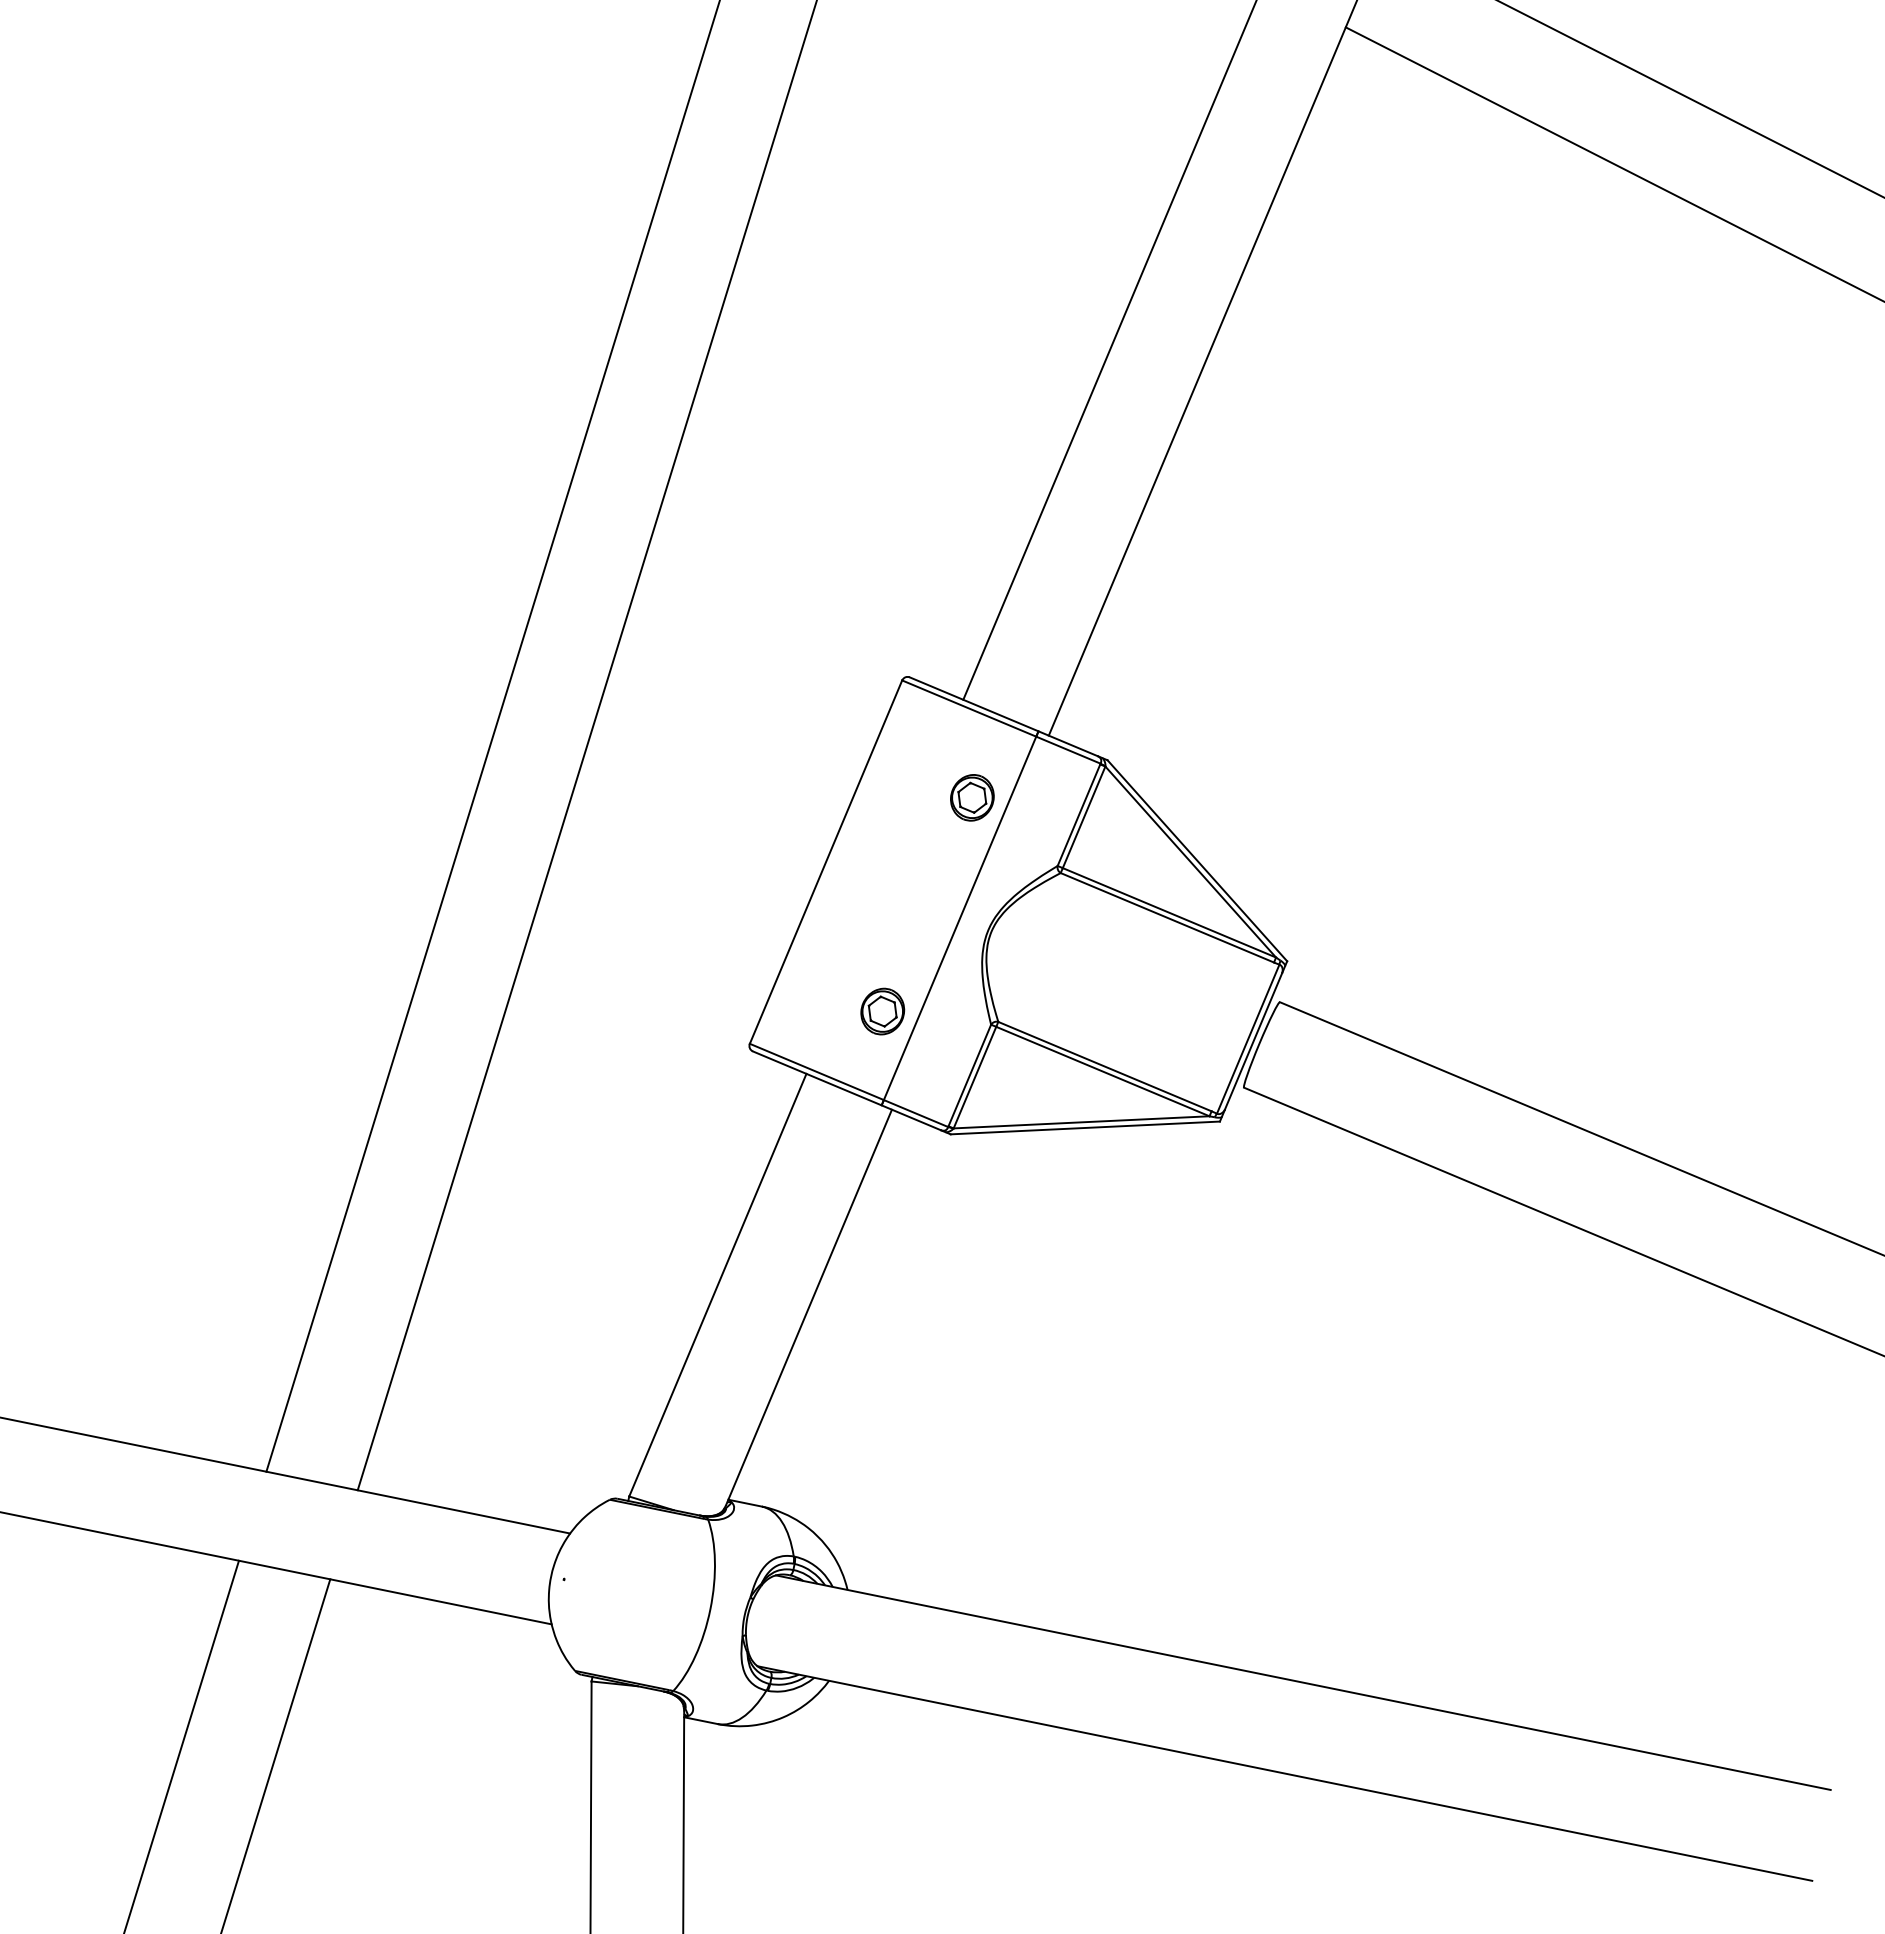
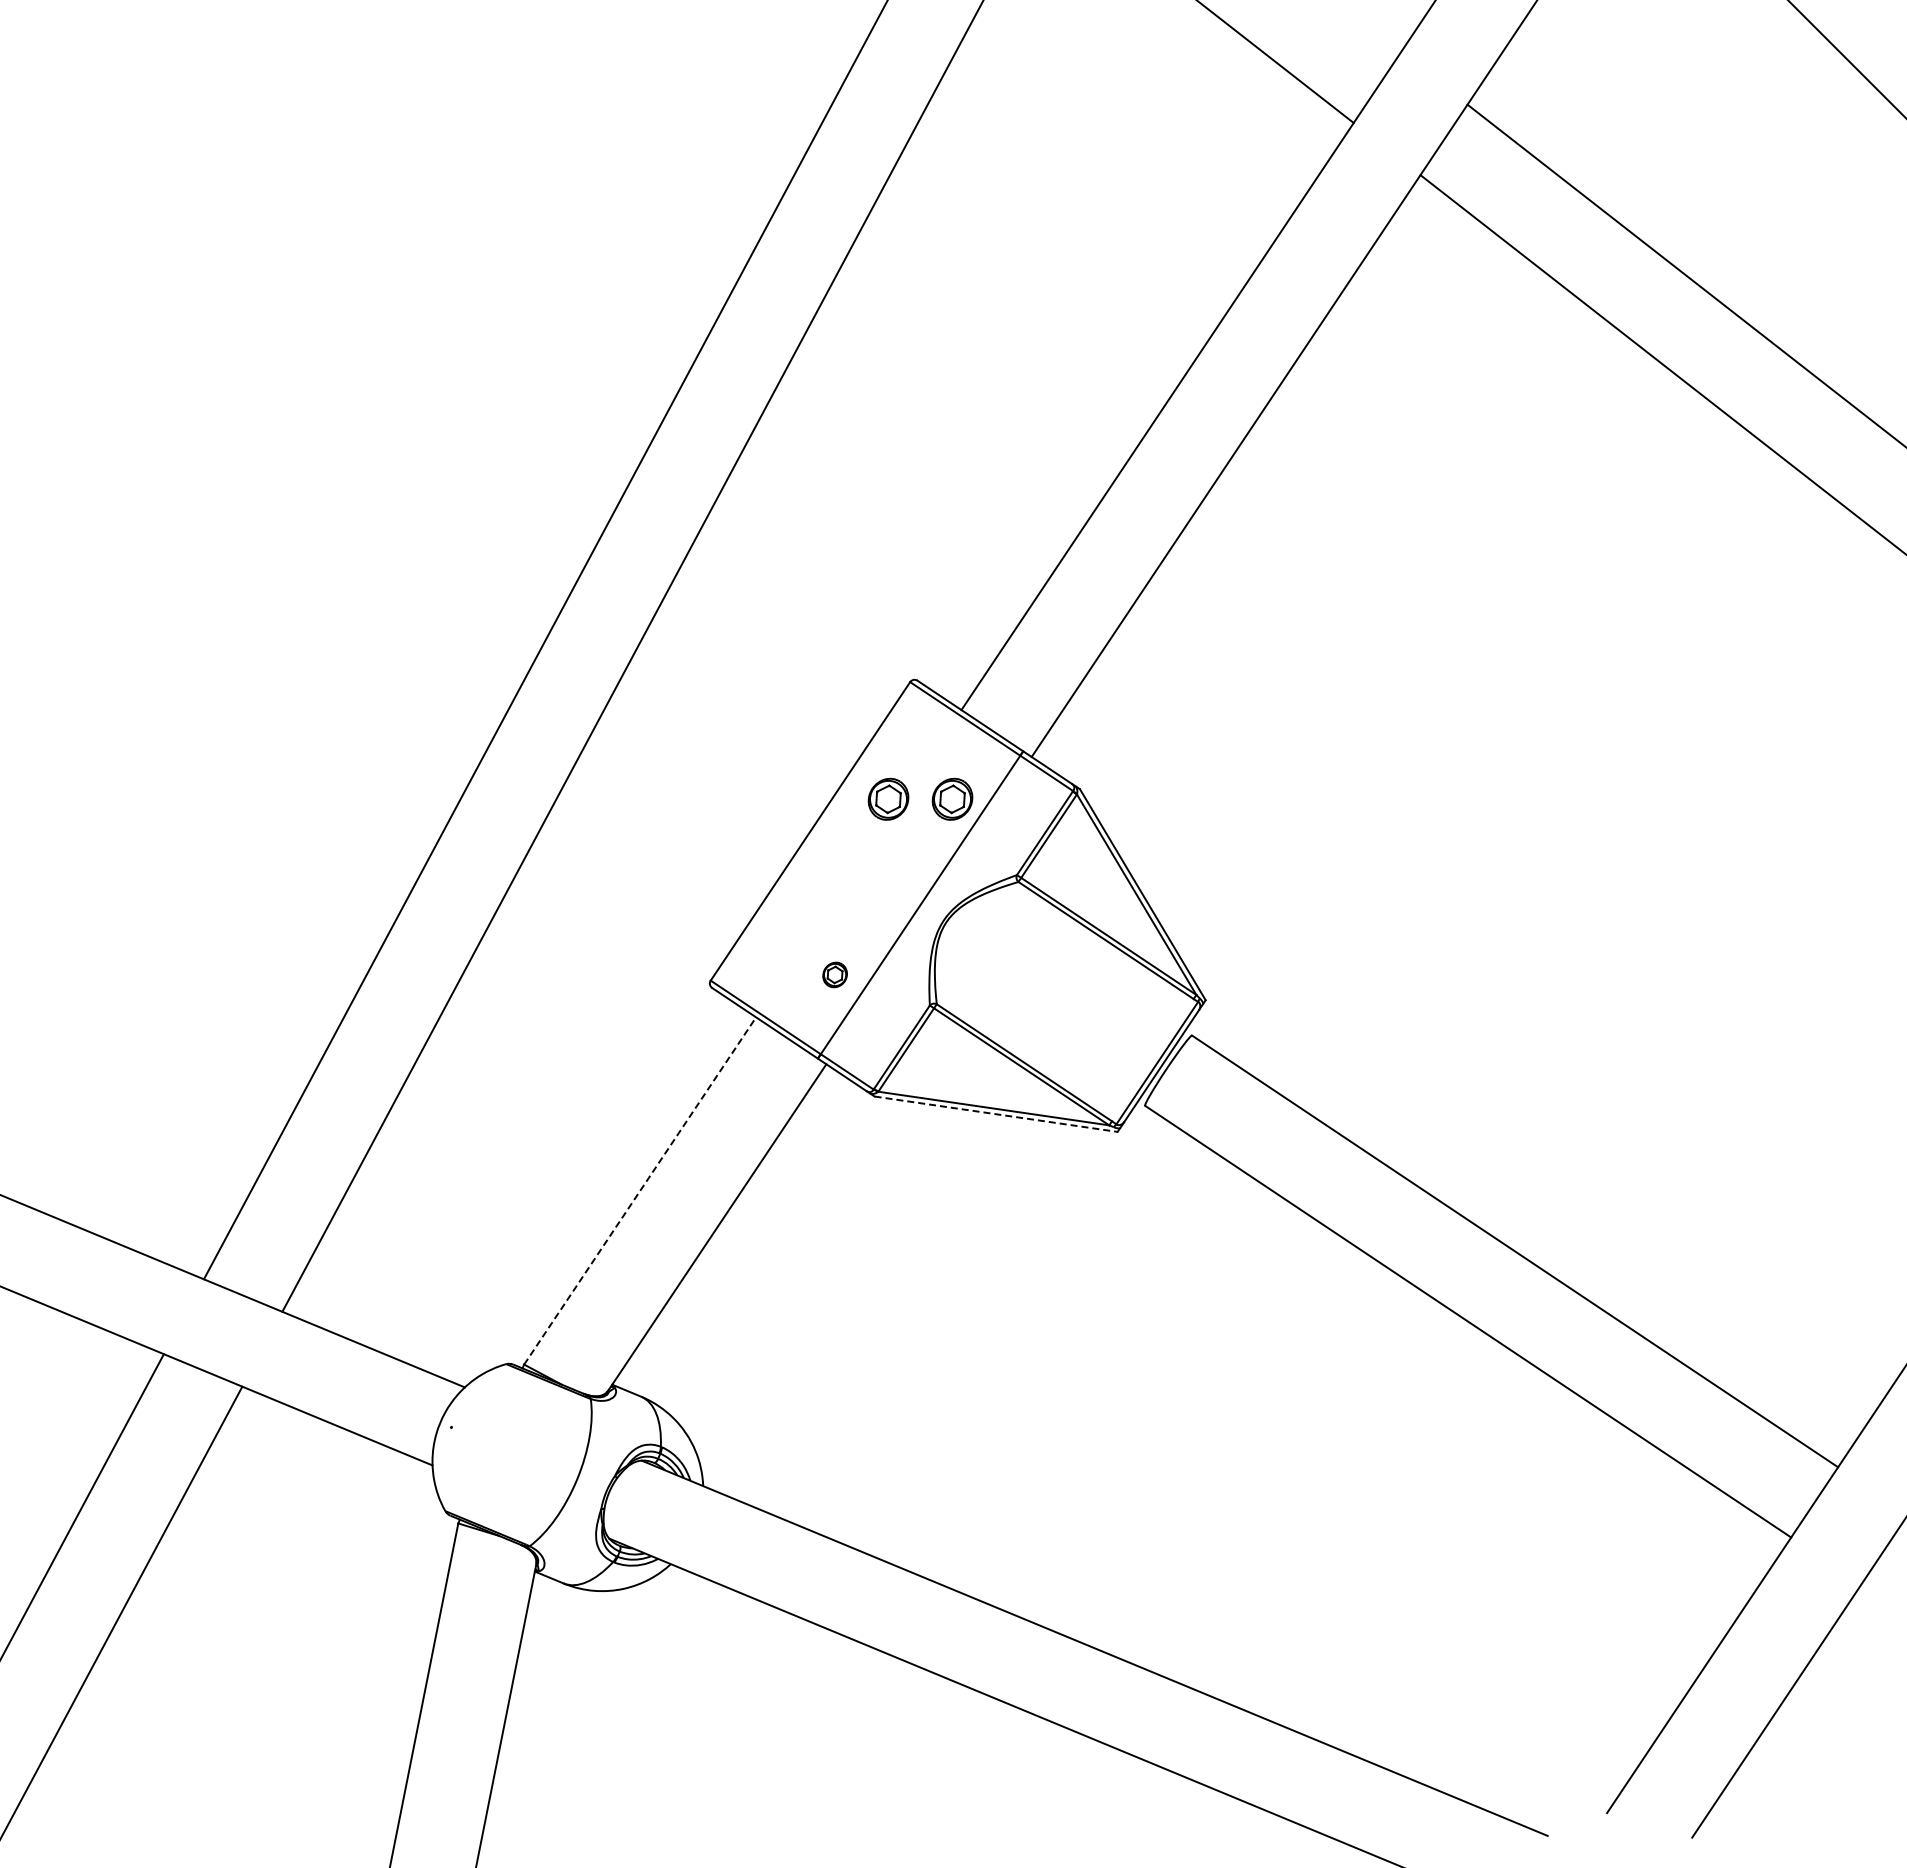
part: (903, 810) -> (888, 798), added
part: (881, 1011) -> (834, 974), size x0.6
line: (1085, 1128) -> (996, 1114), solid -> dashed
line: (718, 1284) -> (640, 1190), solid -> dashed

